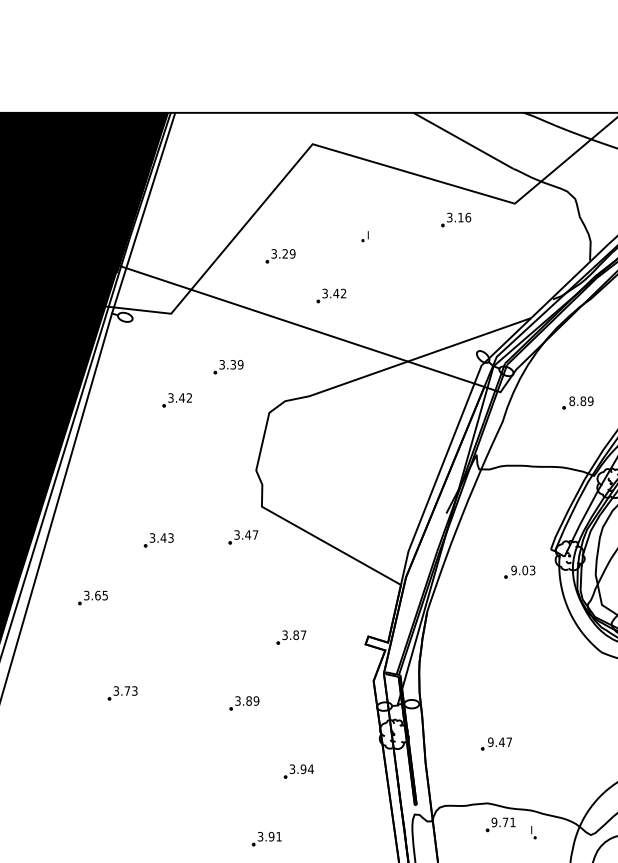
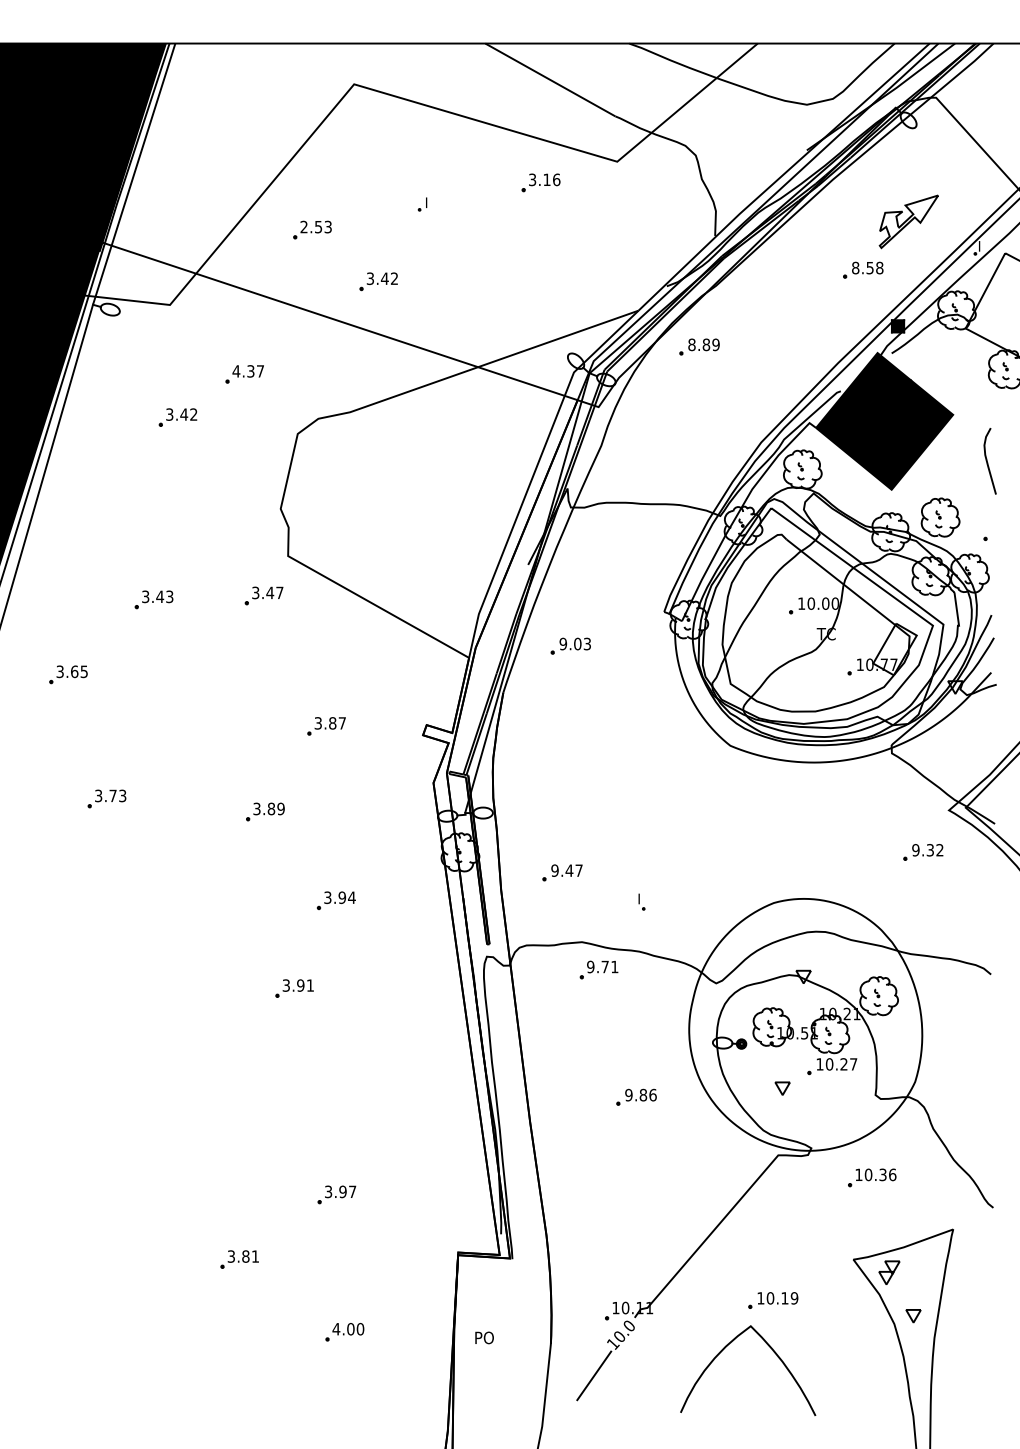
text: (282, 253) -> (315, 226), 3.29 -> 2.53
text: (231, 364) -> (248, 371), 3.39 -> 4.37
part: (578, 402) -> (699, 346), moved
part: (519, 571) -> (570, 645), moved
part: (496, 743) -> (562, 872), moved
part: (533, 832) -> (641, 901), moved

